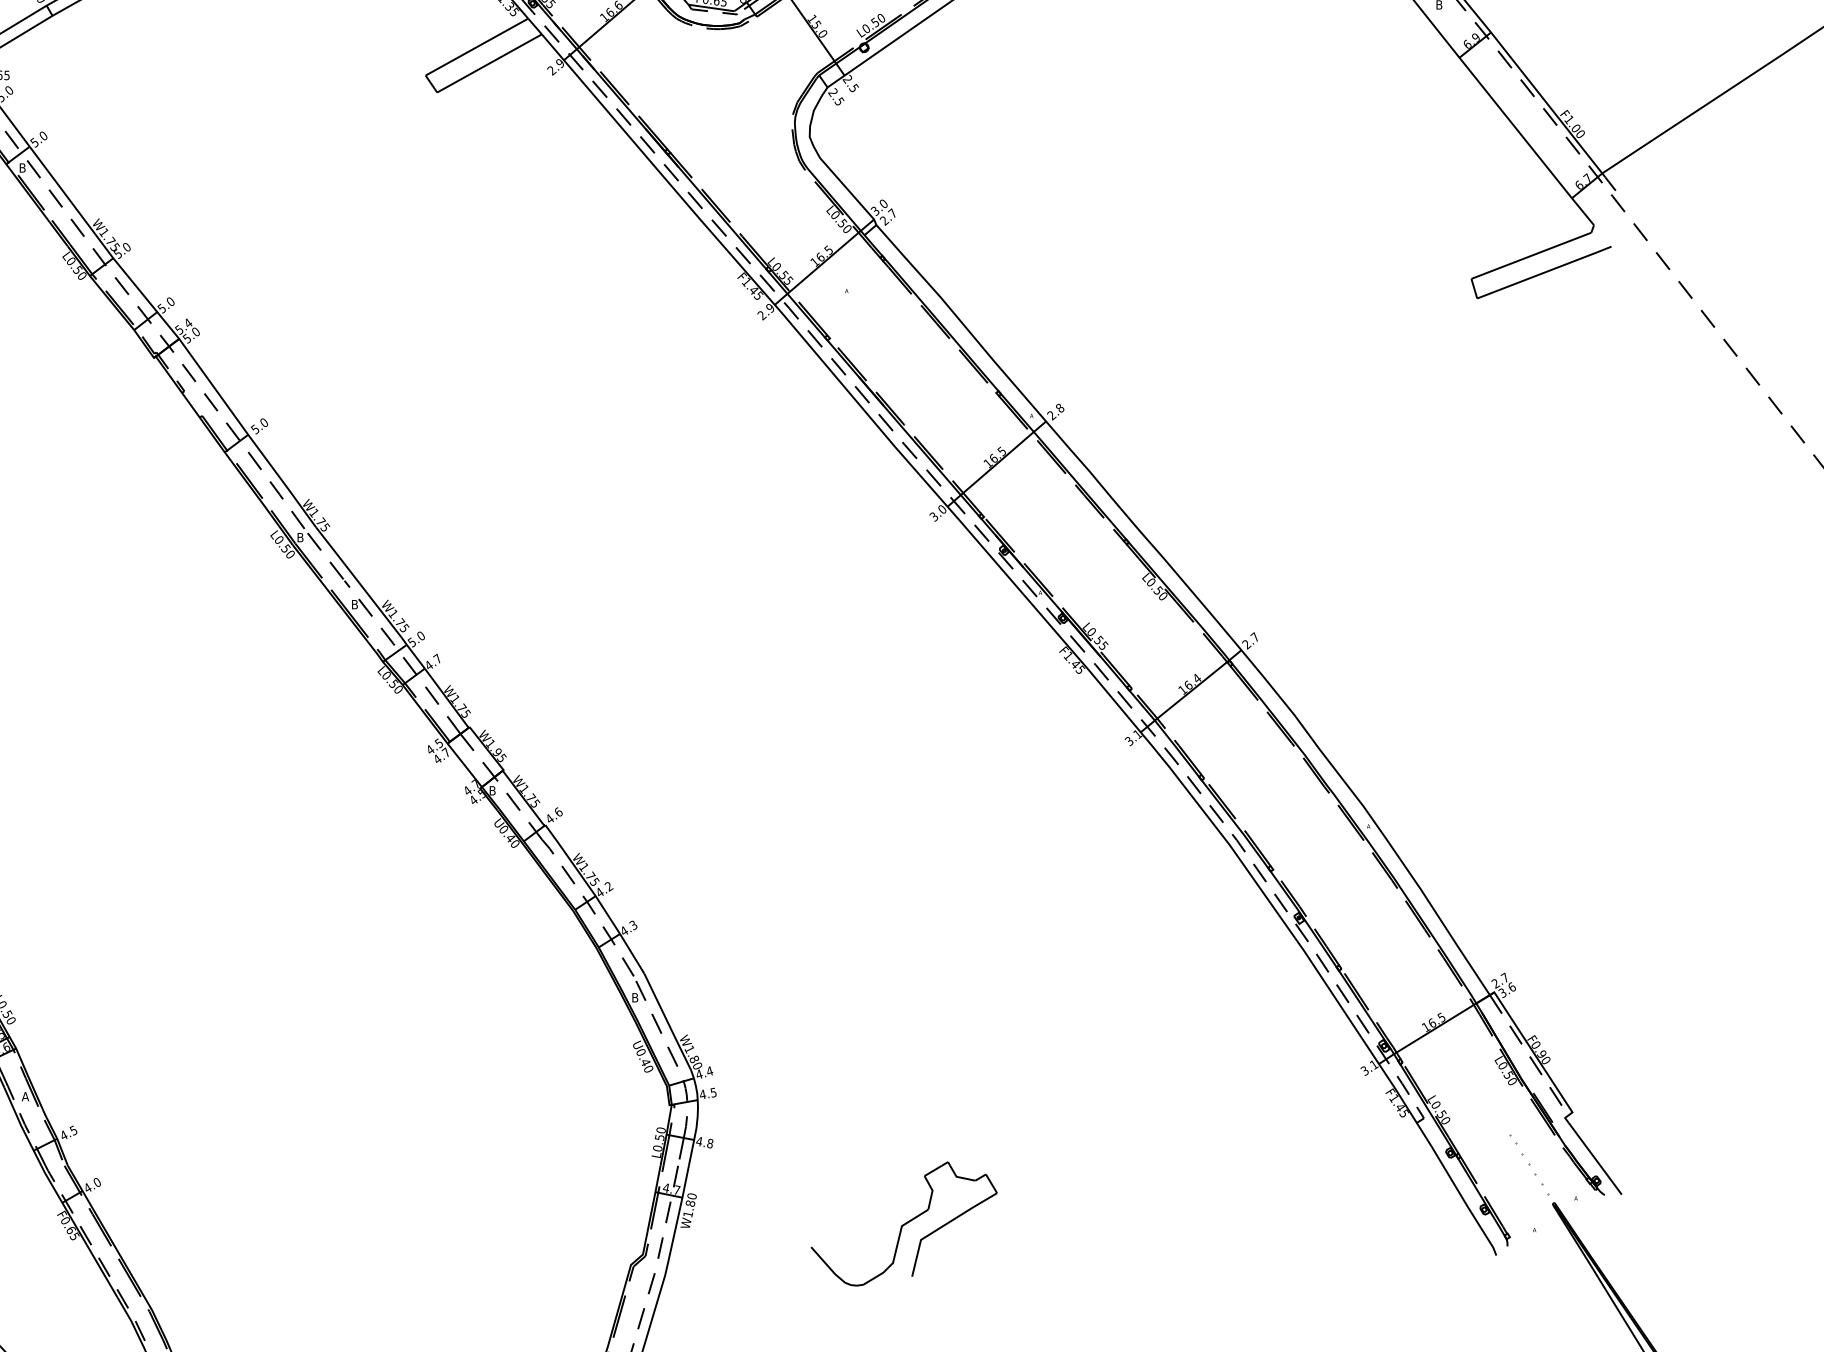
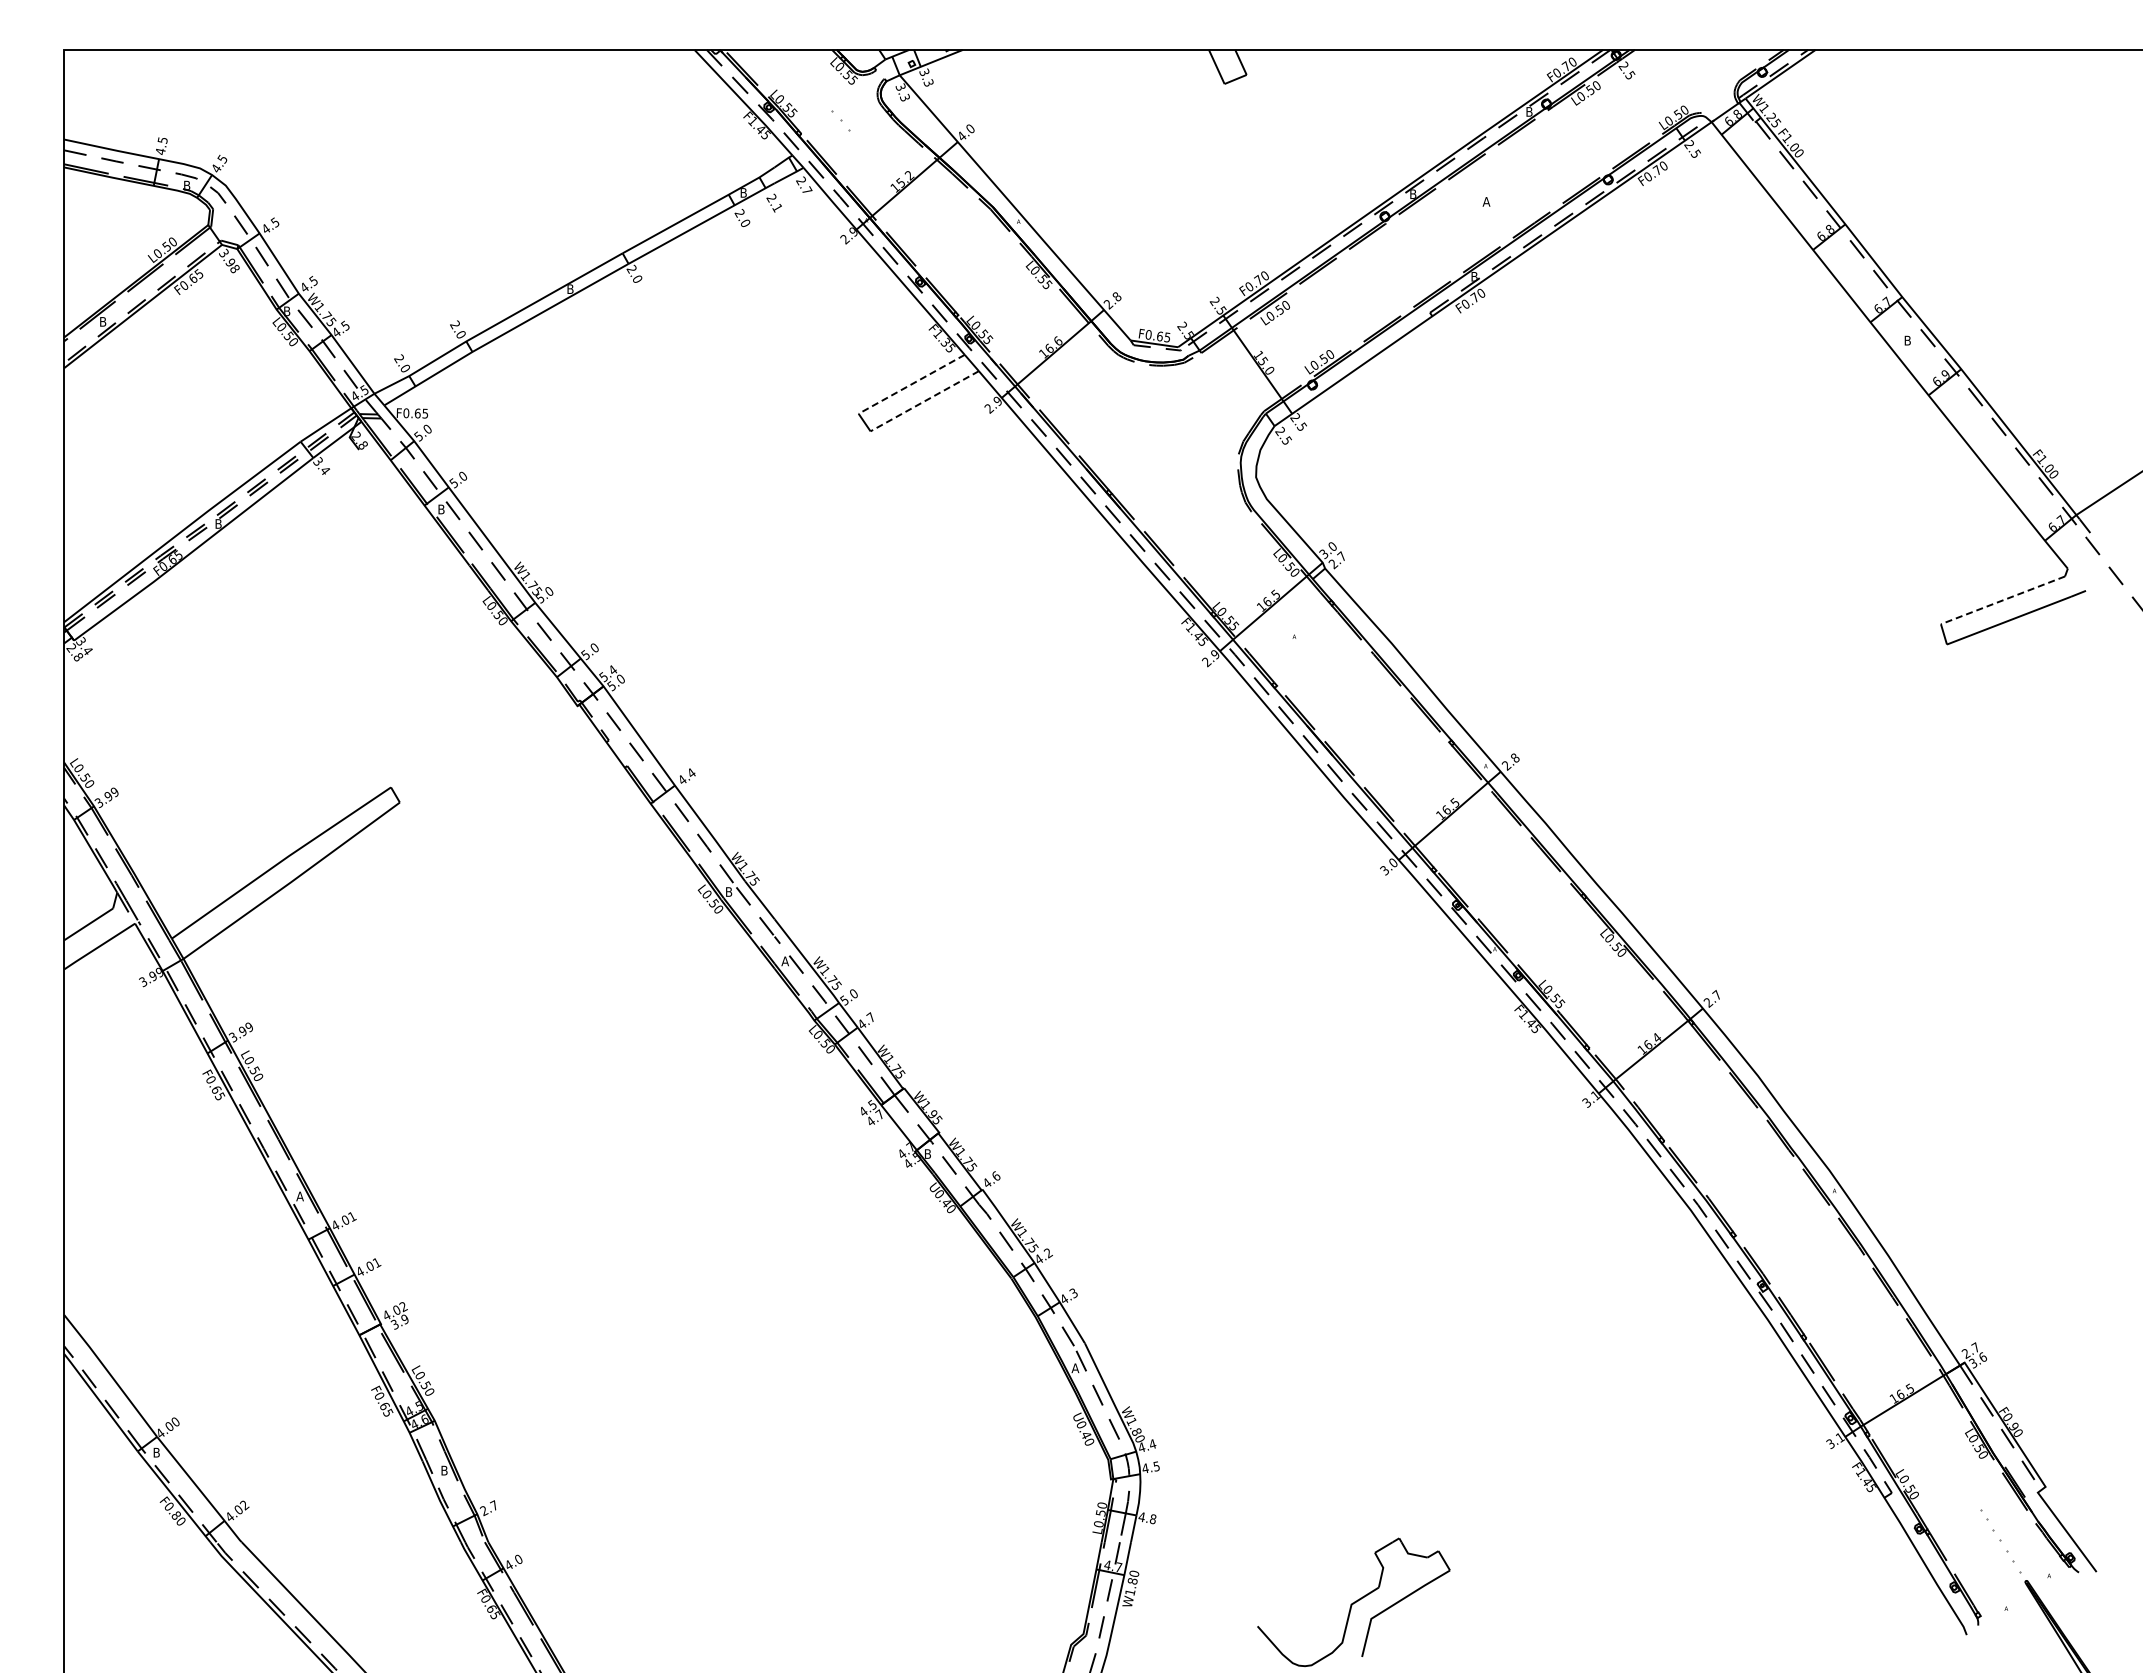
line: (476, 47) -> (911, 384), solid -> dashed
line: (489, 63) -> (924, 401), solid -> dashed
line: (1530, 255) -> (2002, 600), solid -> dashed
text: (259, 426) -> (686, 776), 5.0 -> 4.4
text: (354, 604) -> (784, 961), B -> A
text: (635, 998) -> (1075, 1368), B -> A
text: (25, 1096) -> (444, 1470), A -> B
text: (68, 1133) -> (488, 1508), 4.5 -> 2.7

